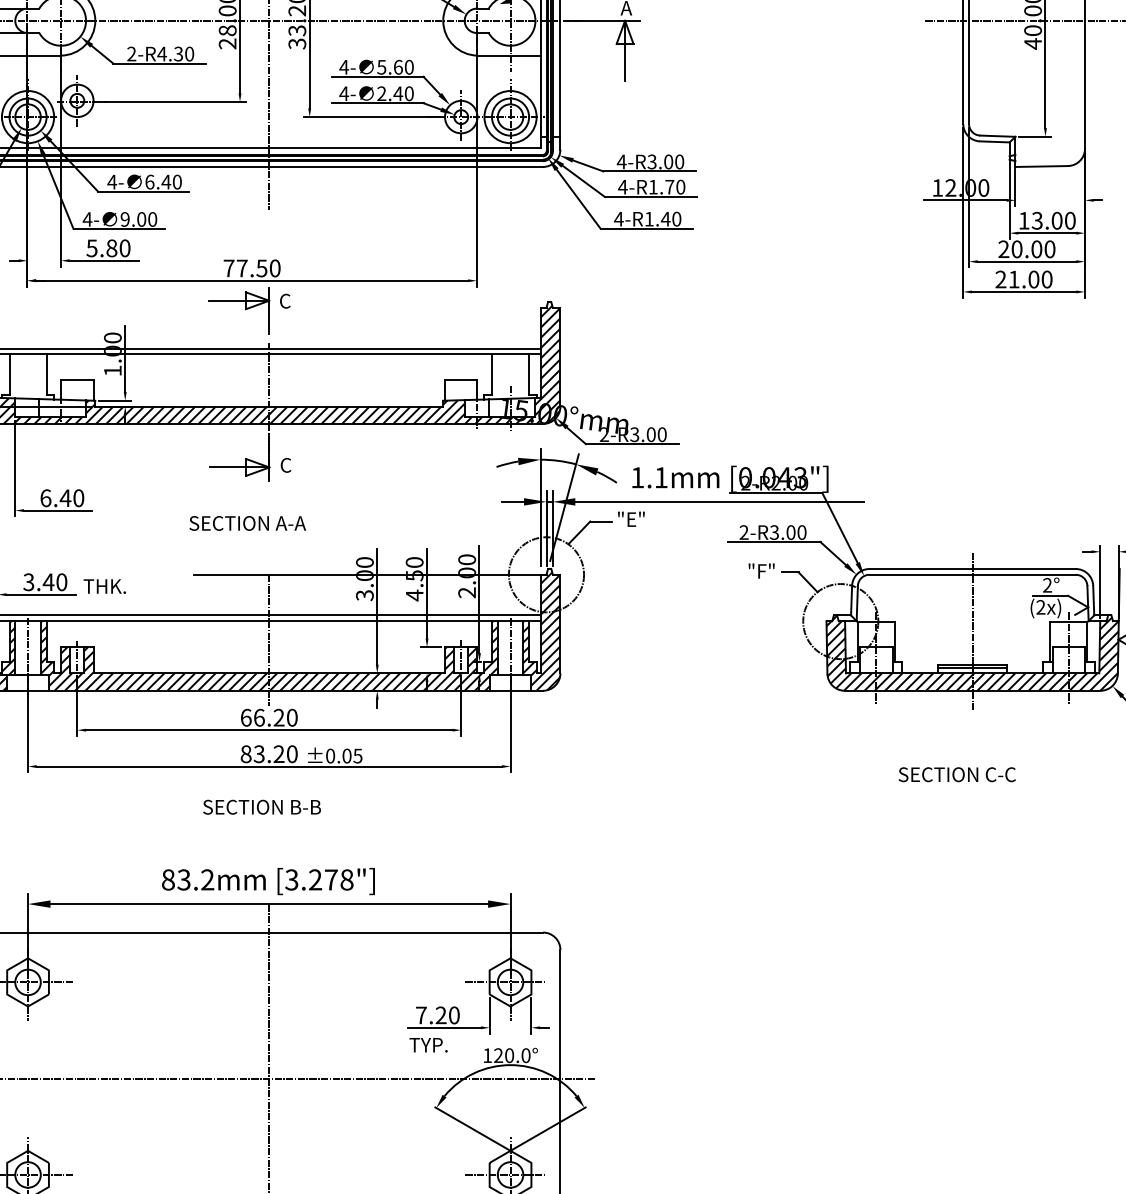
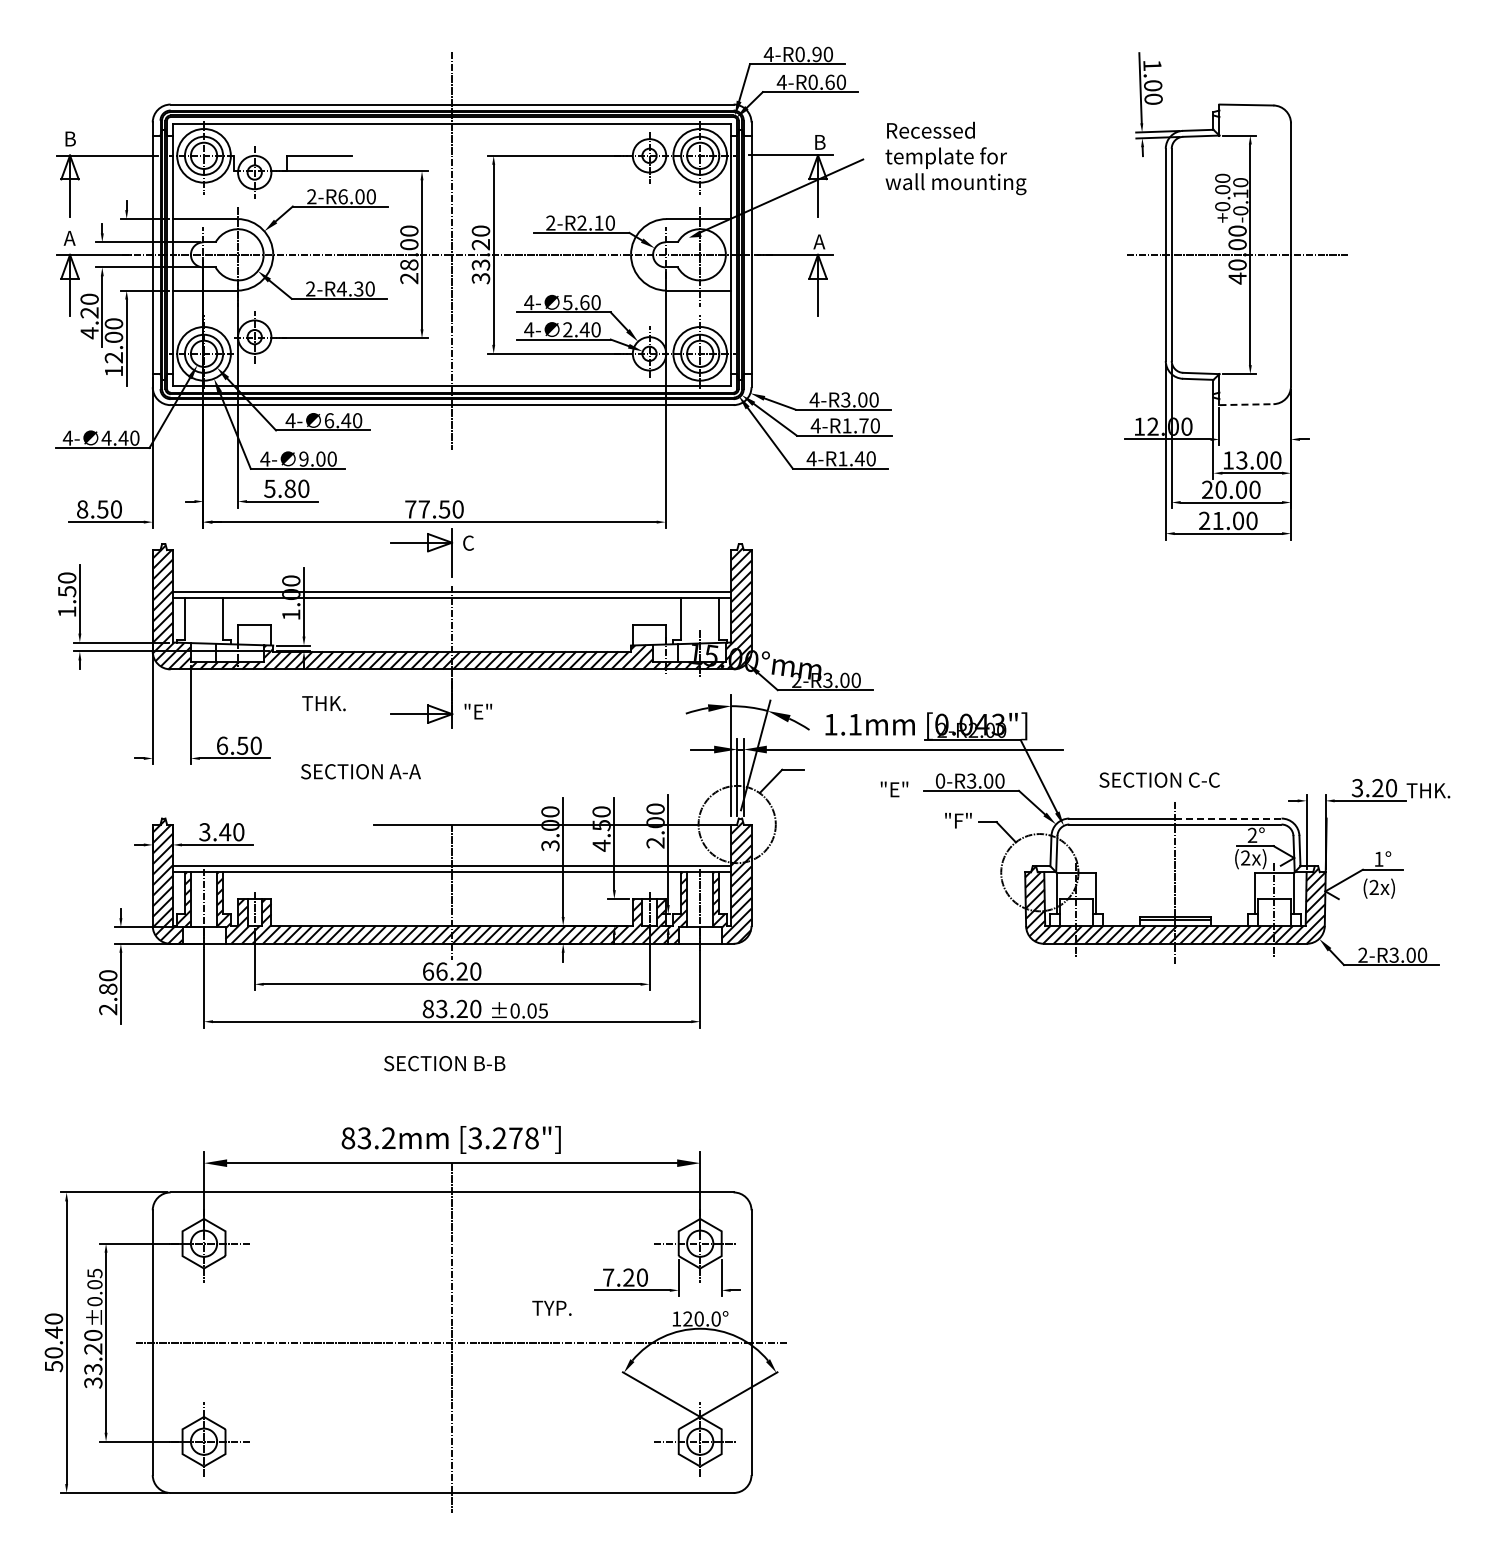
line: (1041, 166) -> (1246, 404), solid -> dashed
text: (294, 464) -> (478, 711), C -> "E"
text: (65, 497) -> (242, 745), 6.40 -> 6.50
text: (631, 519) -> (894, 789), moved
text: (247, 523) -> (360, 771), moved
text: (744, 531) -> (940, 780), 2-R3.00 -> 0-R3.00
line: (1024, 568) -> (1228, 818), solid -> dashed
text: (104, 586) -> (323, 703), moved
text: (957, 774) -> (1159, 779), moved
text: (428, 1044) -> (551, 1307), moved

